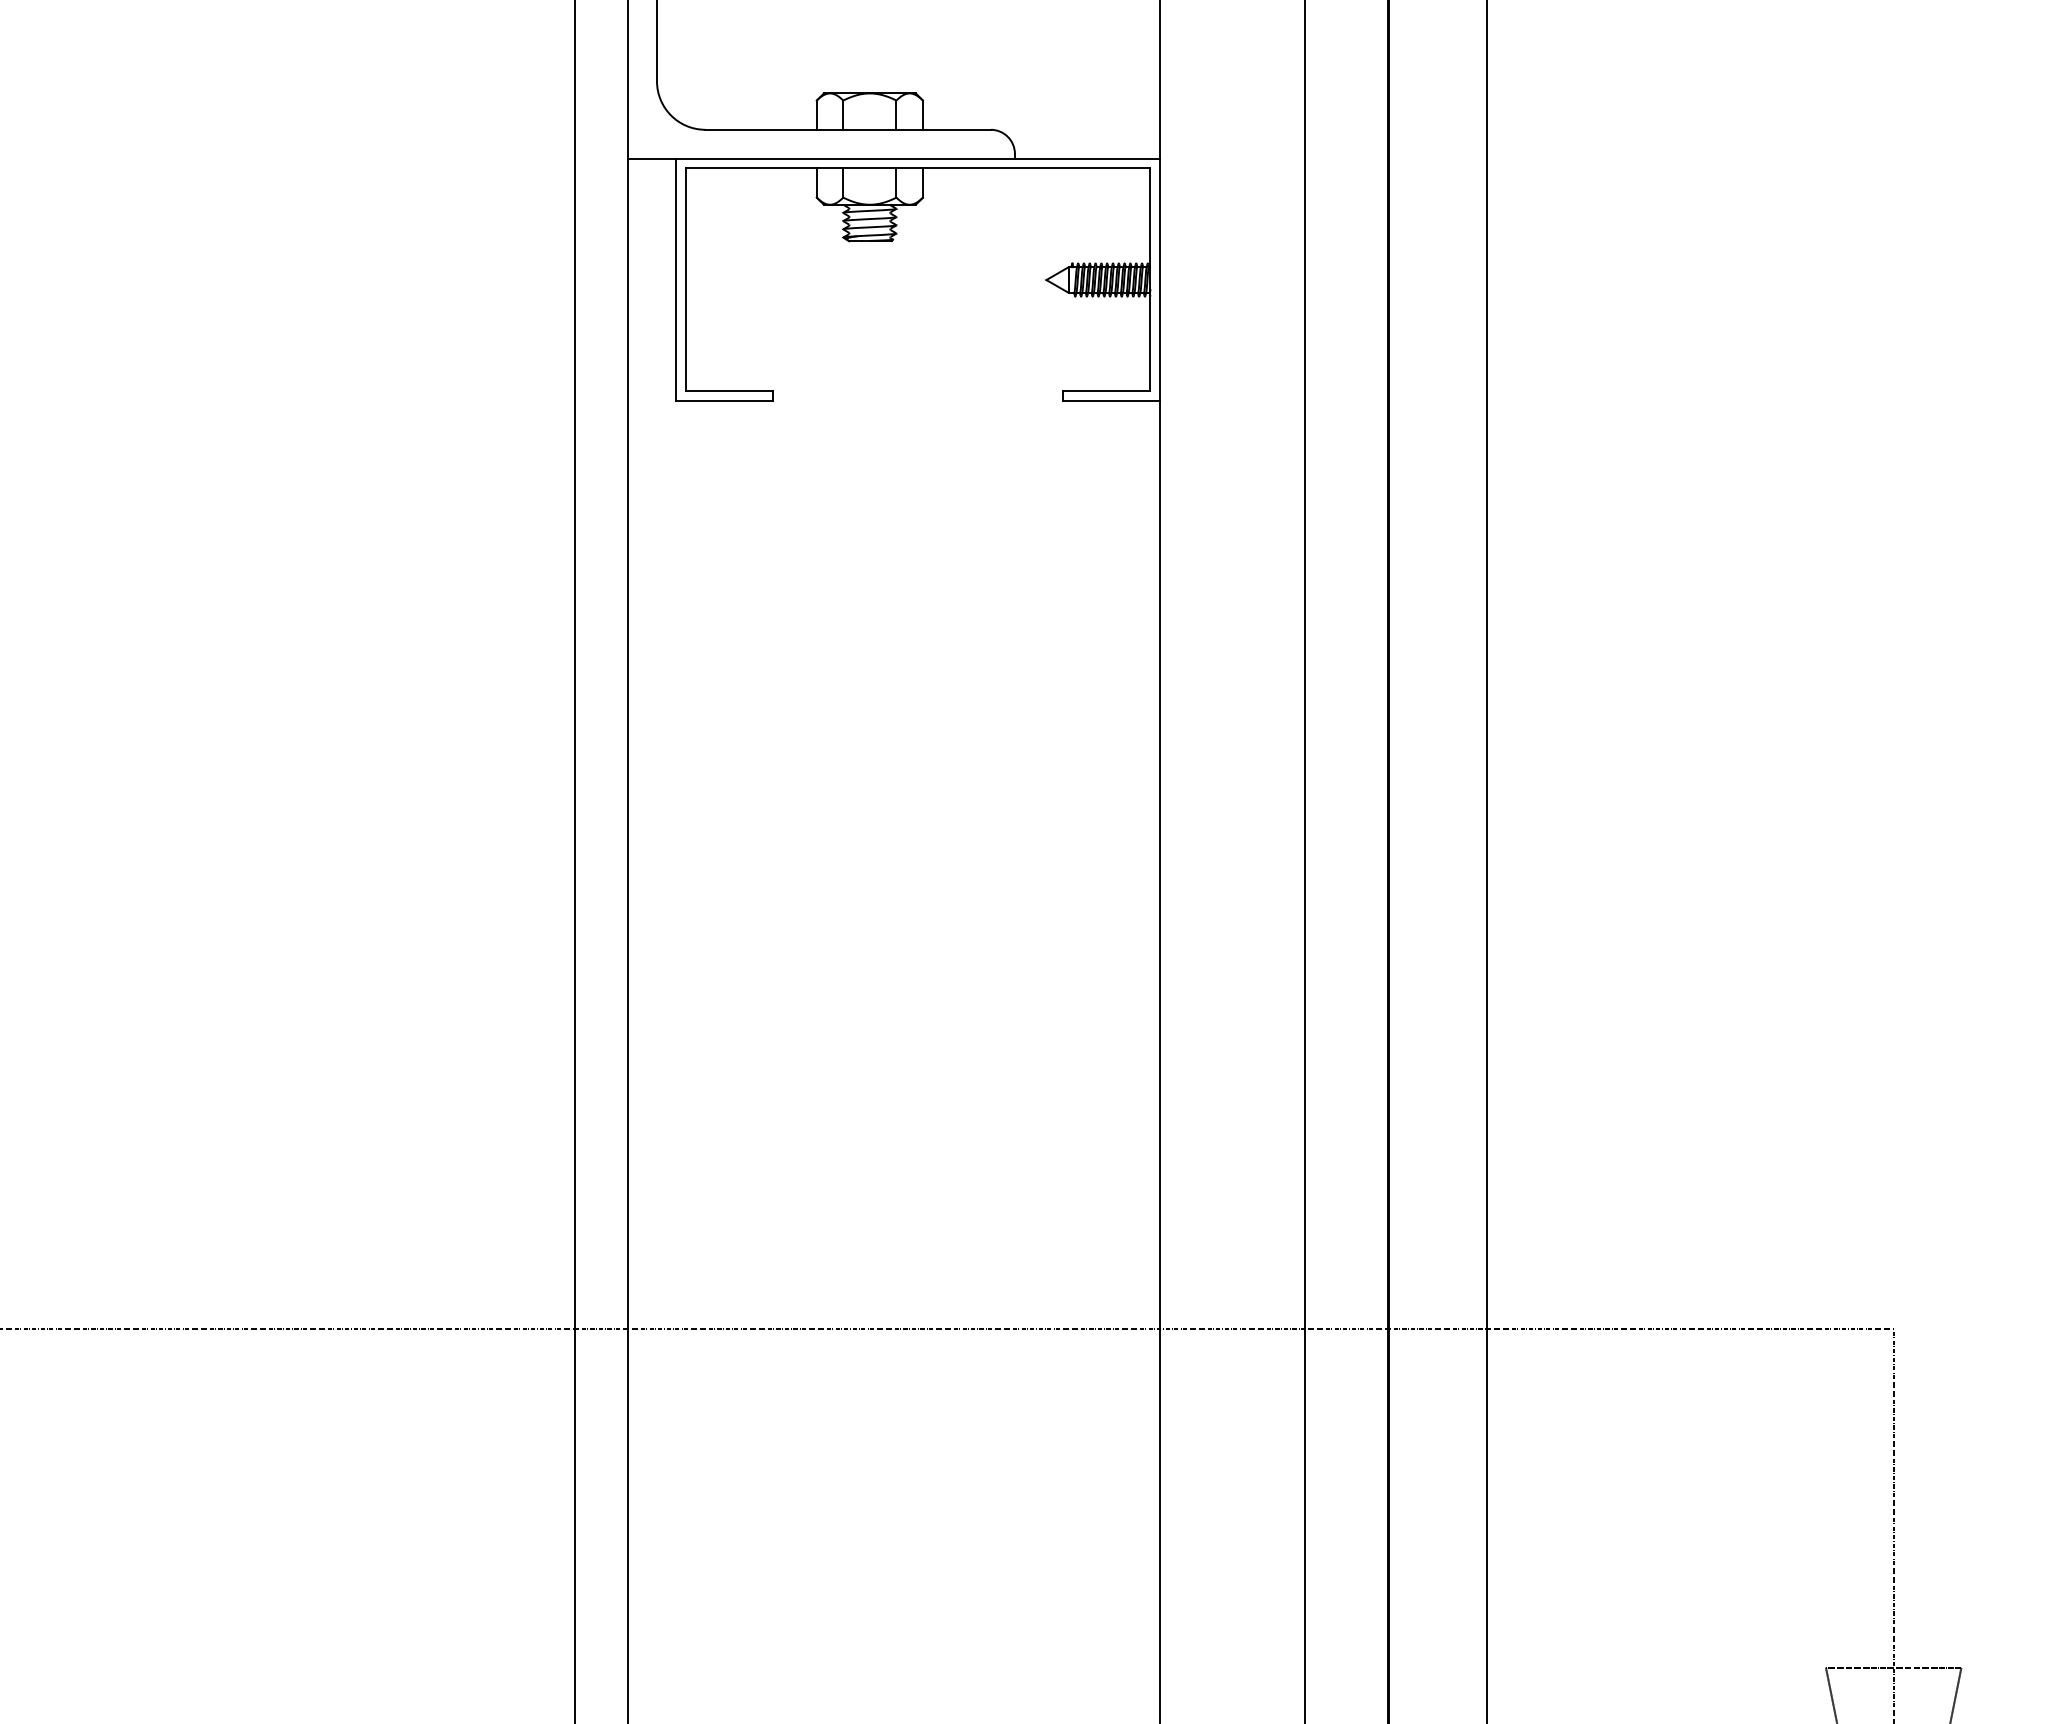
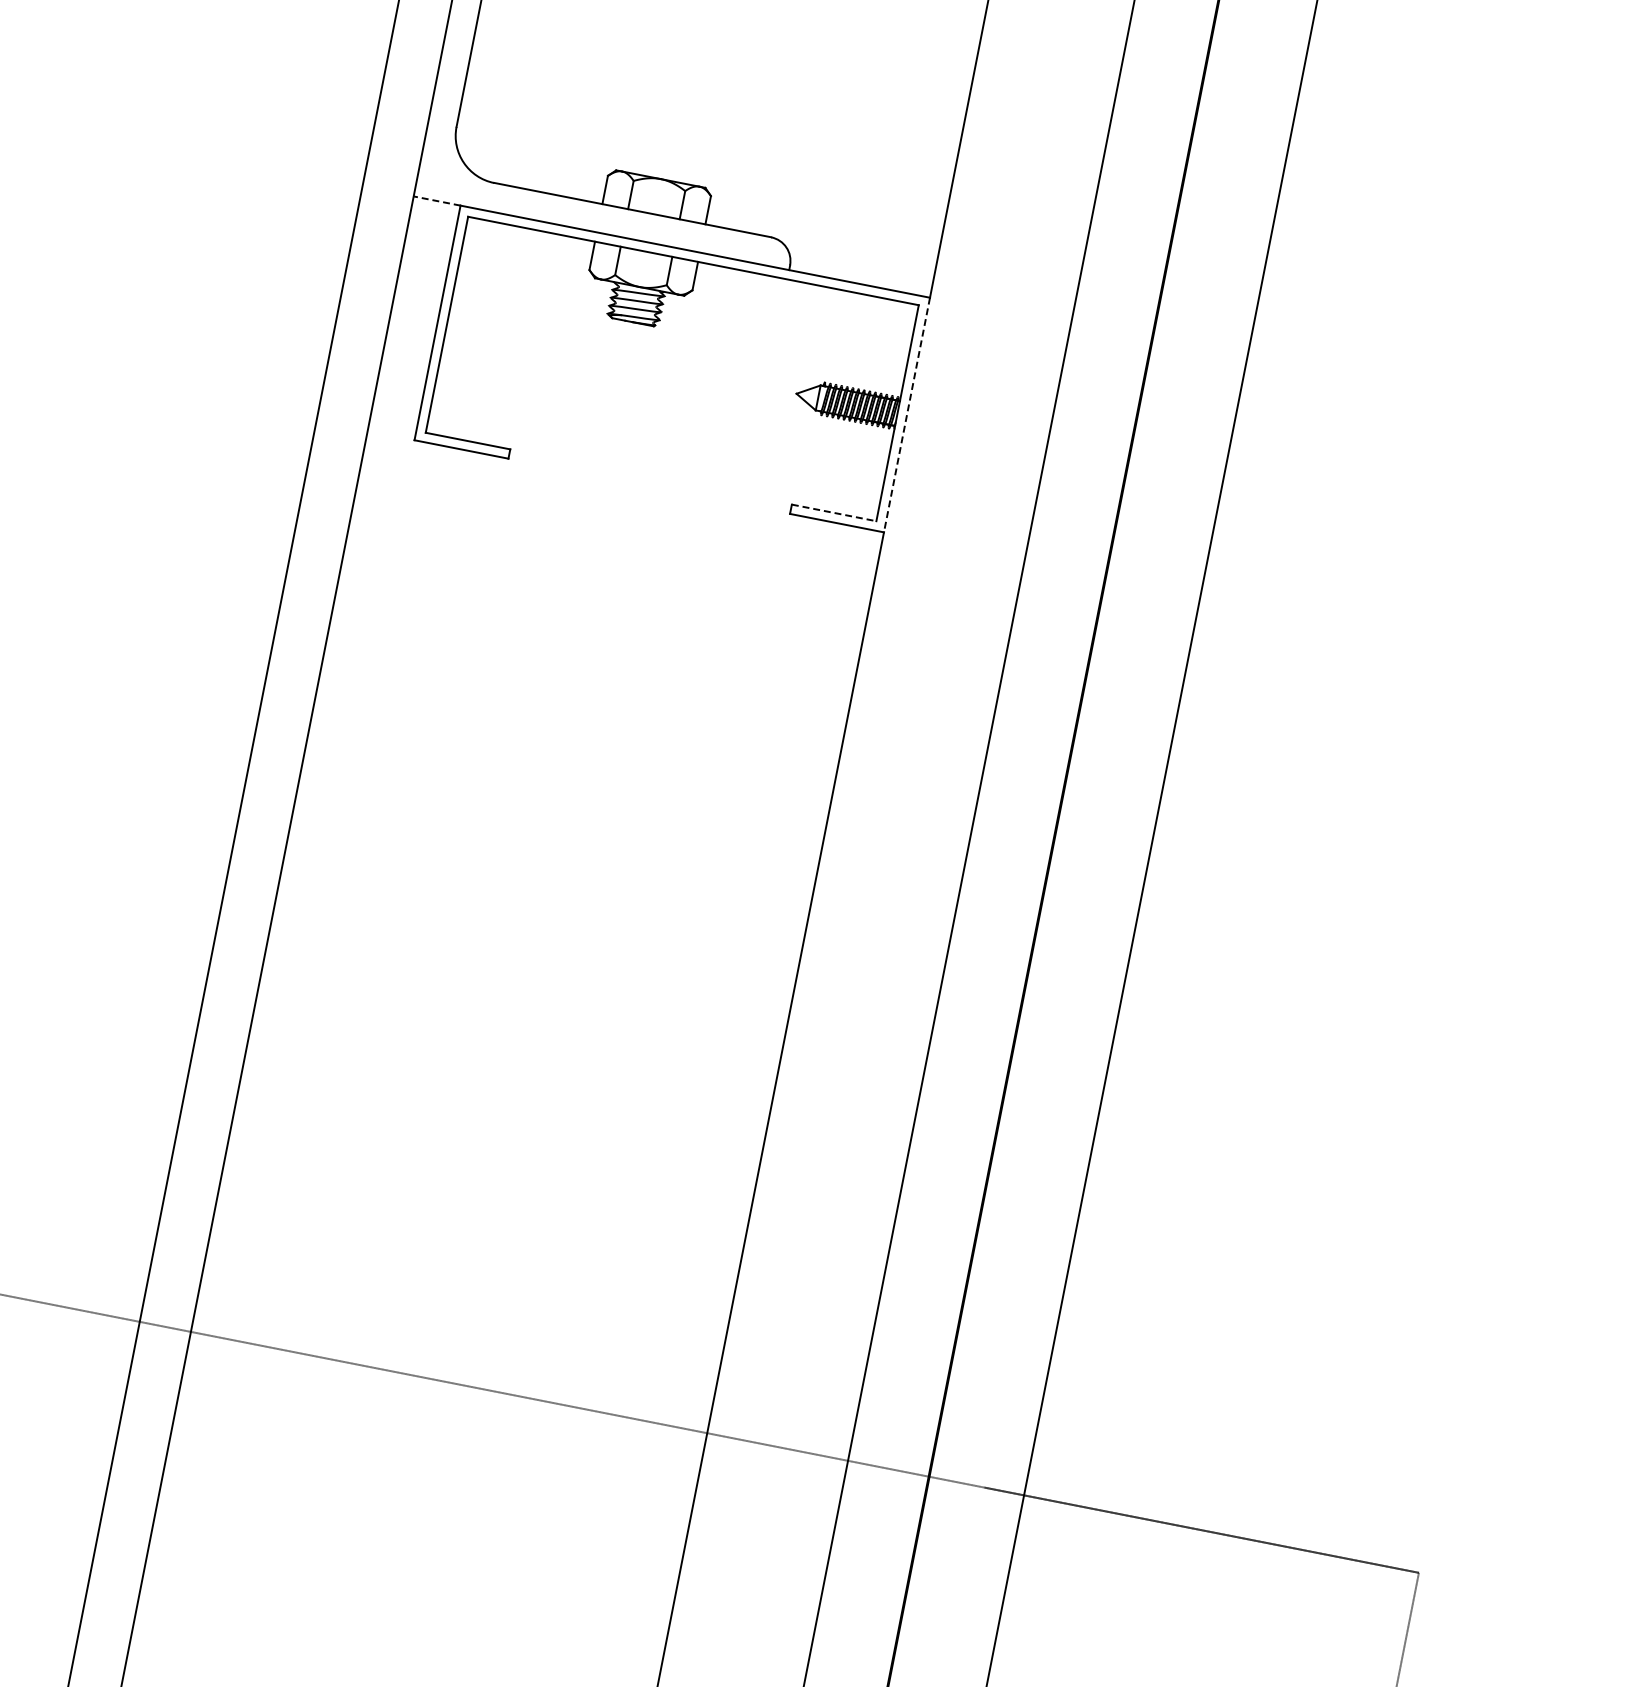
line: (651, 158) -> (436, 200), solid -> dashed
line: (1160, 279) -> (907, 414), solid -> dashed
line: (1106, 391) -> (833, 513), solid -> dashed

